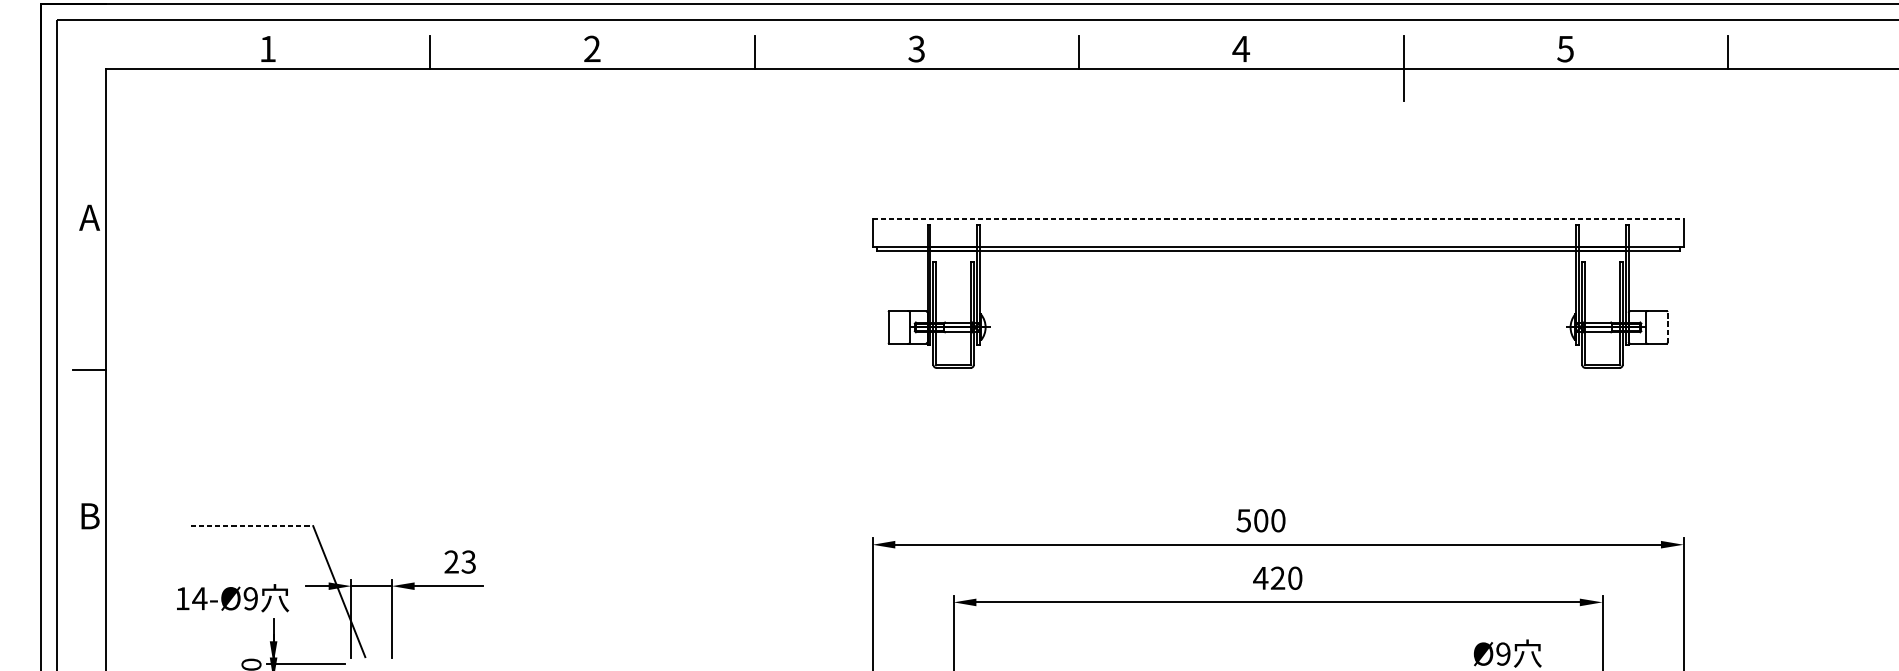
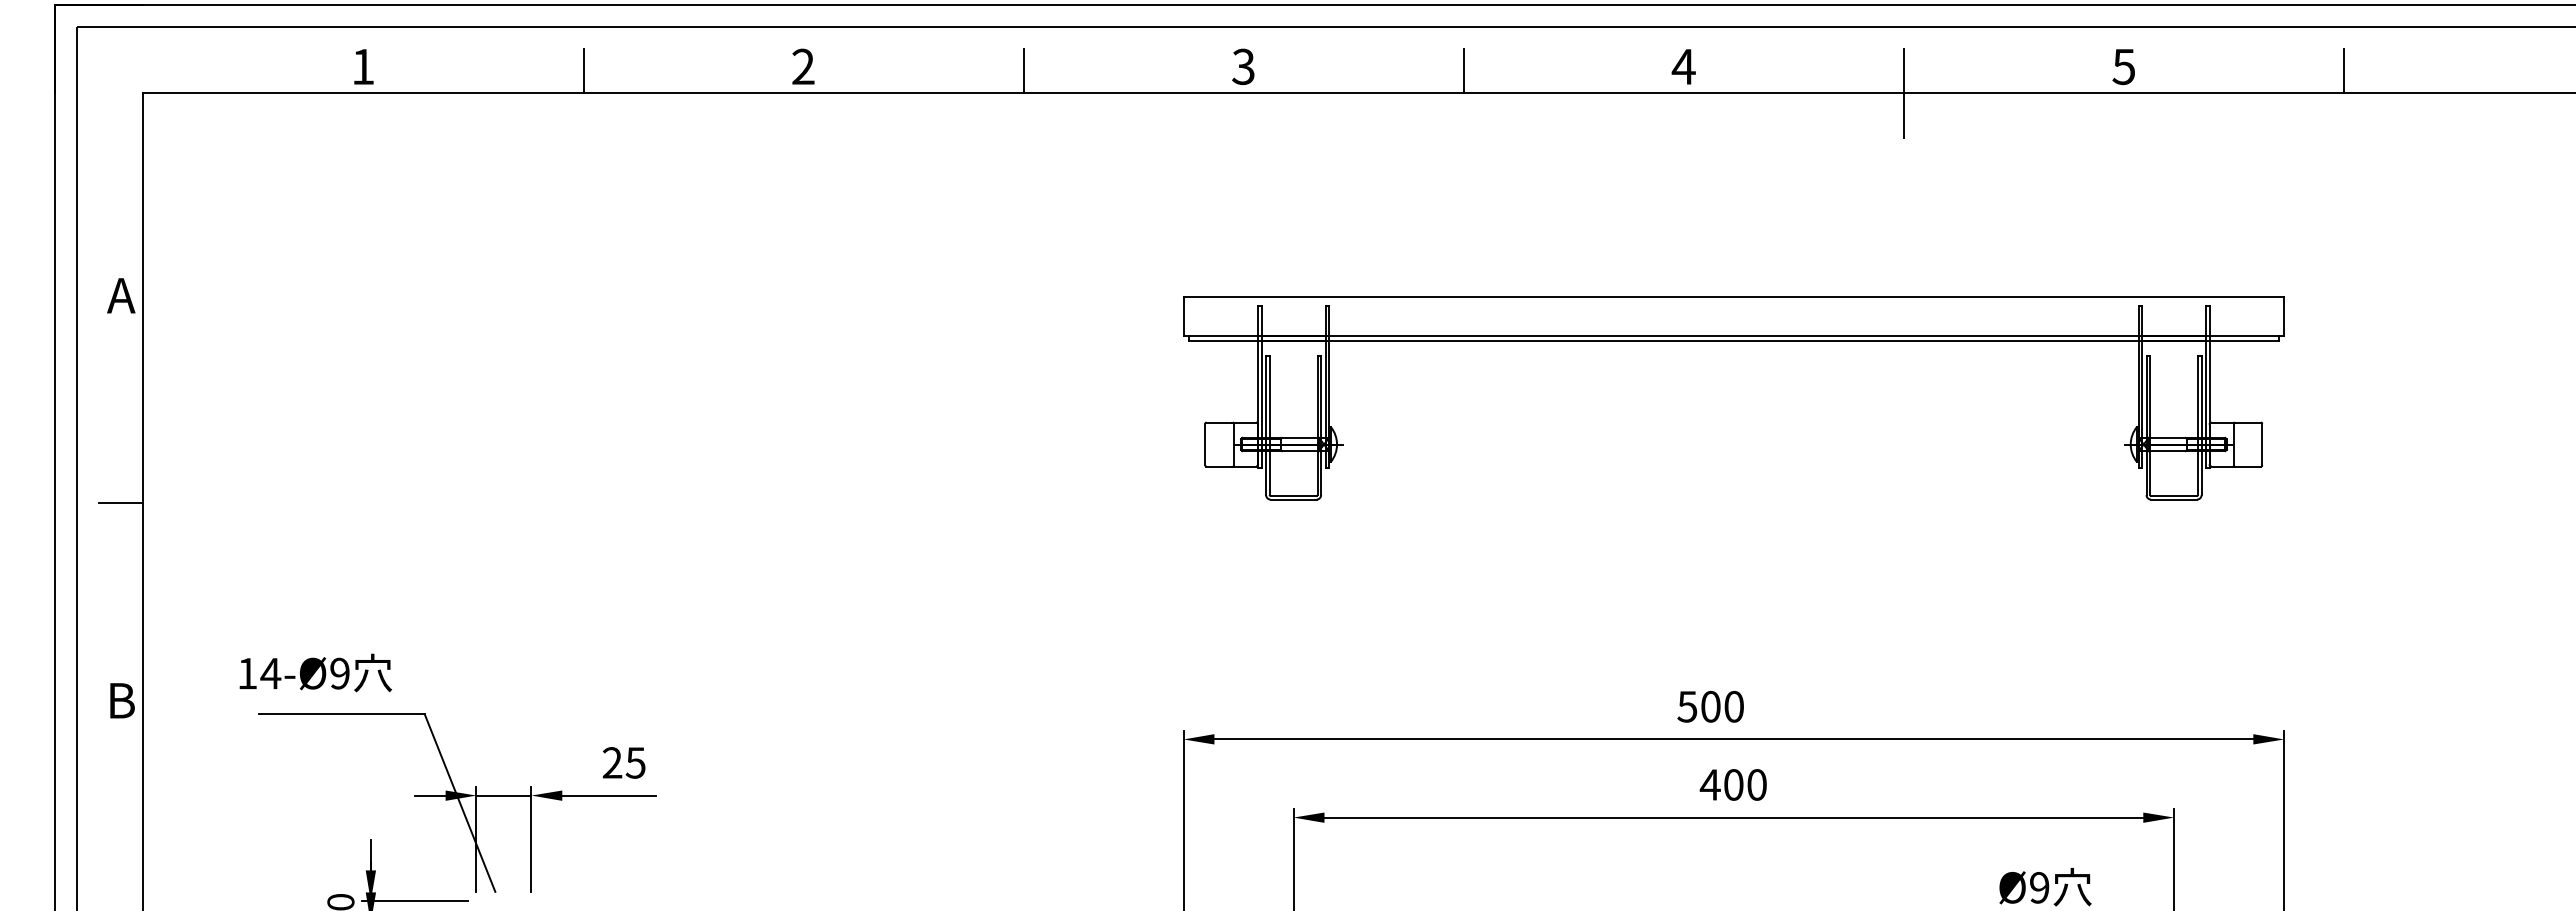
line: (1278, 219) -> (1734, 297), dashed -> solid
line: (1667, 327) -> (2262, 444), dashed -> solid
line: (251, 526) -> (341, 714), dashed -> solid
text: (468, 561) -> (635, 762), 23 -> 25
text: (1277, 577) -> (1733, 784), 420 -> 400
text: (232, 597) -> (315, 672), moved

